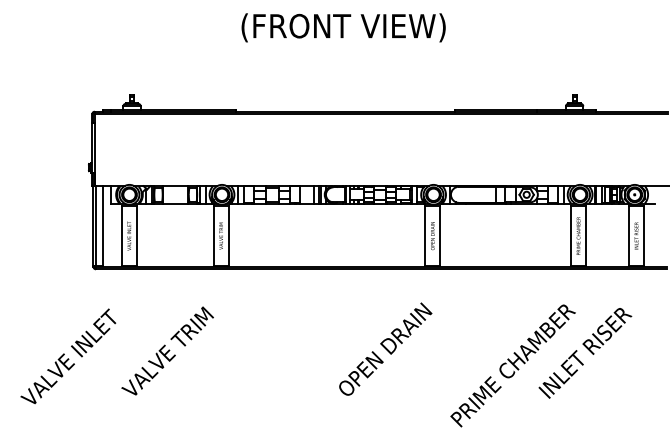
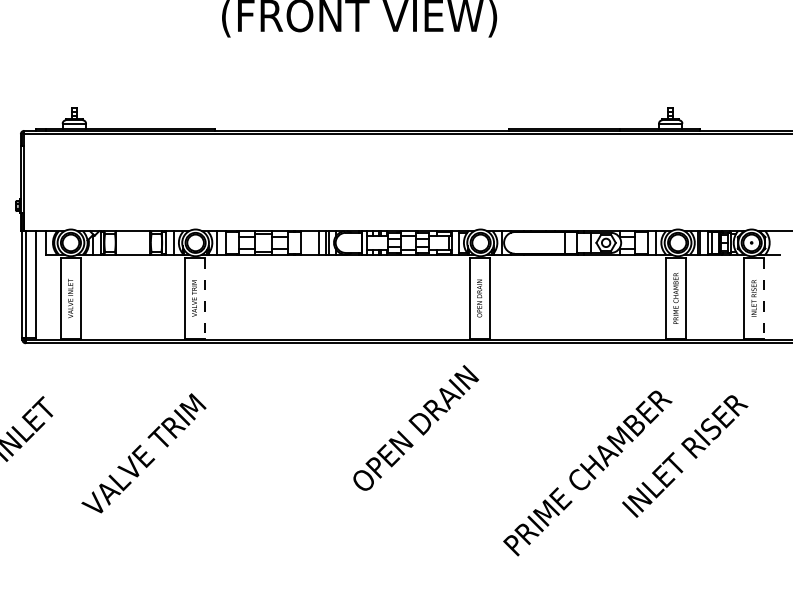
line: (228, 236) -> (204, 299), solid -> dashed
line: (644, 236) -> (764, 299), solid -> dashed
text: (385, 348) -> (415, 427), moved
text: (167, 350) -> (143, 452), moved

